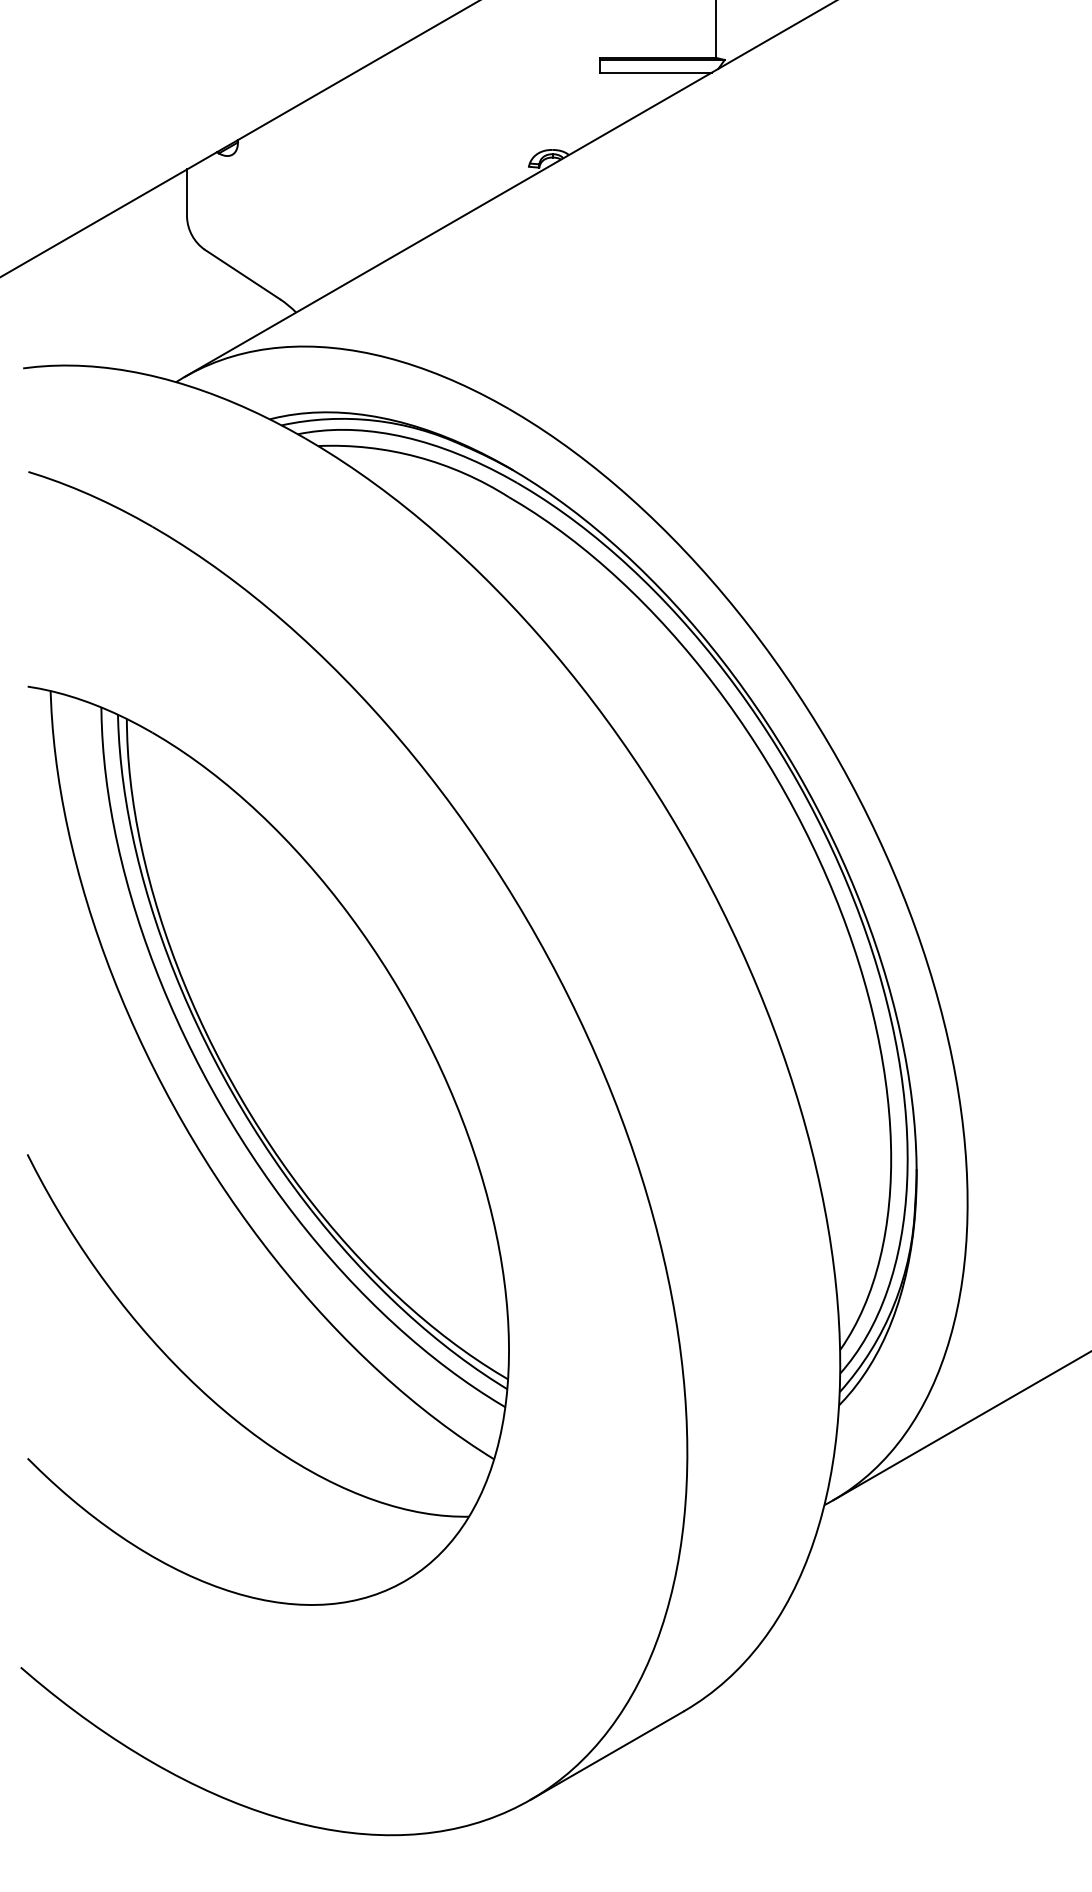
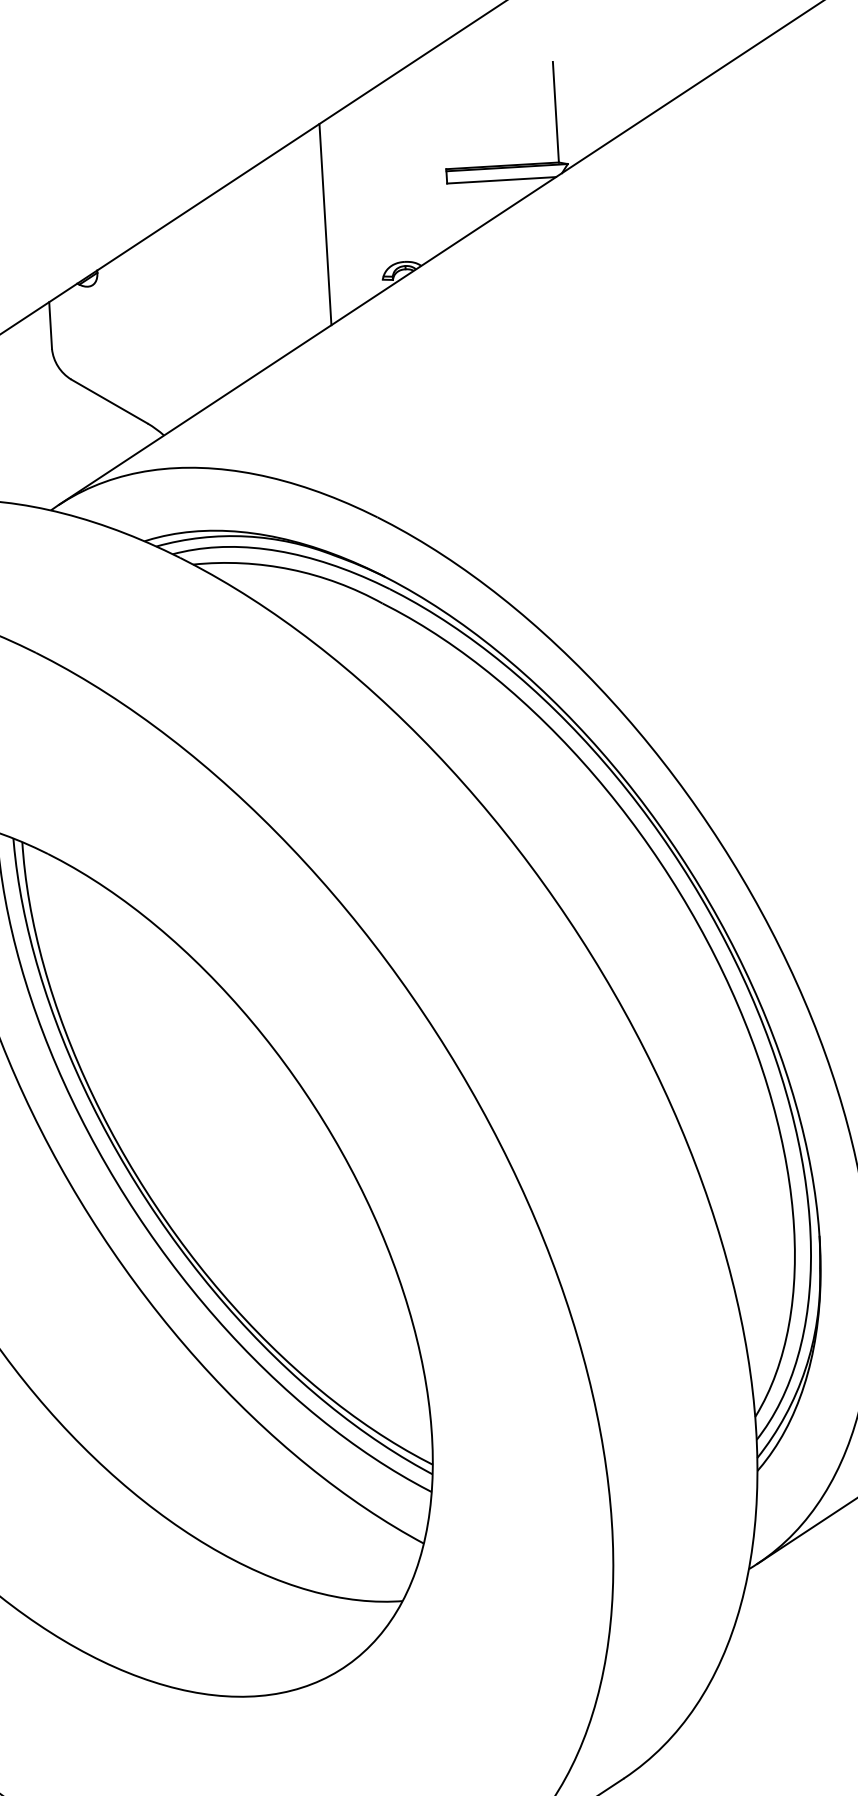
line: (473, 107) -> (325, 225), added

